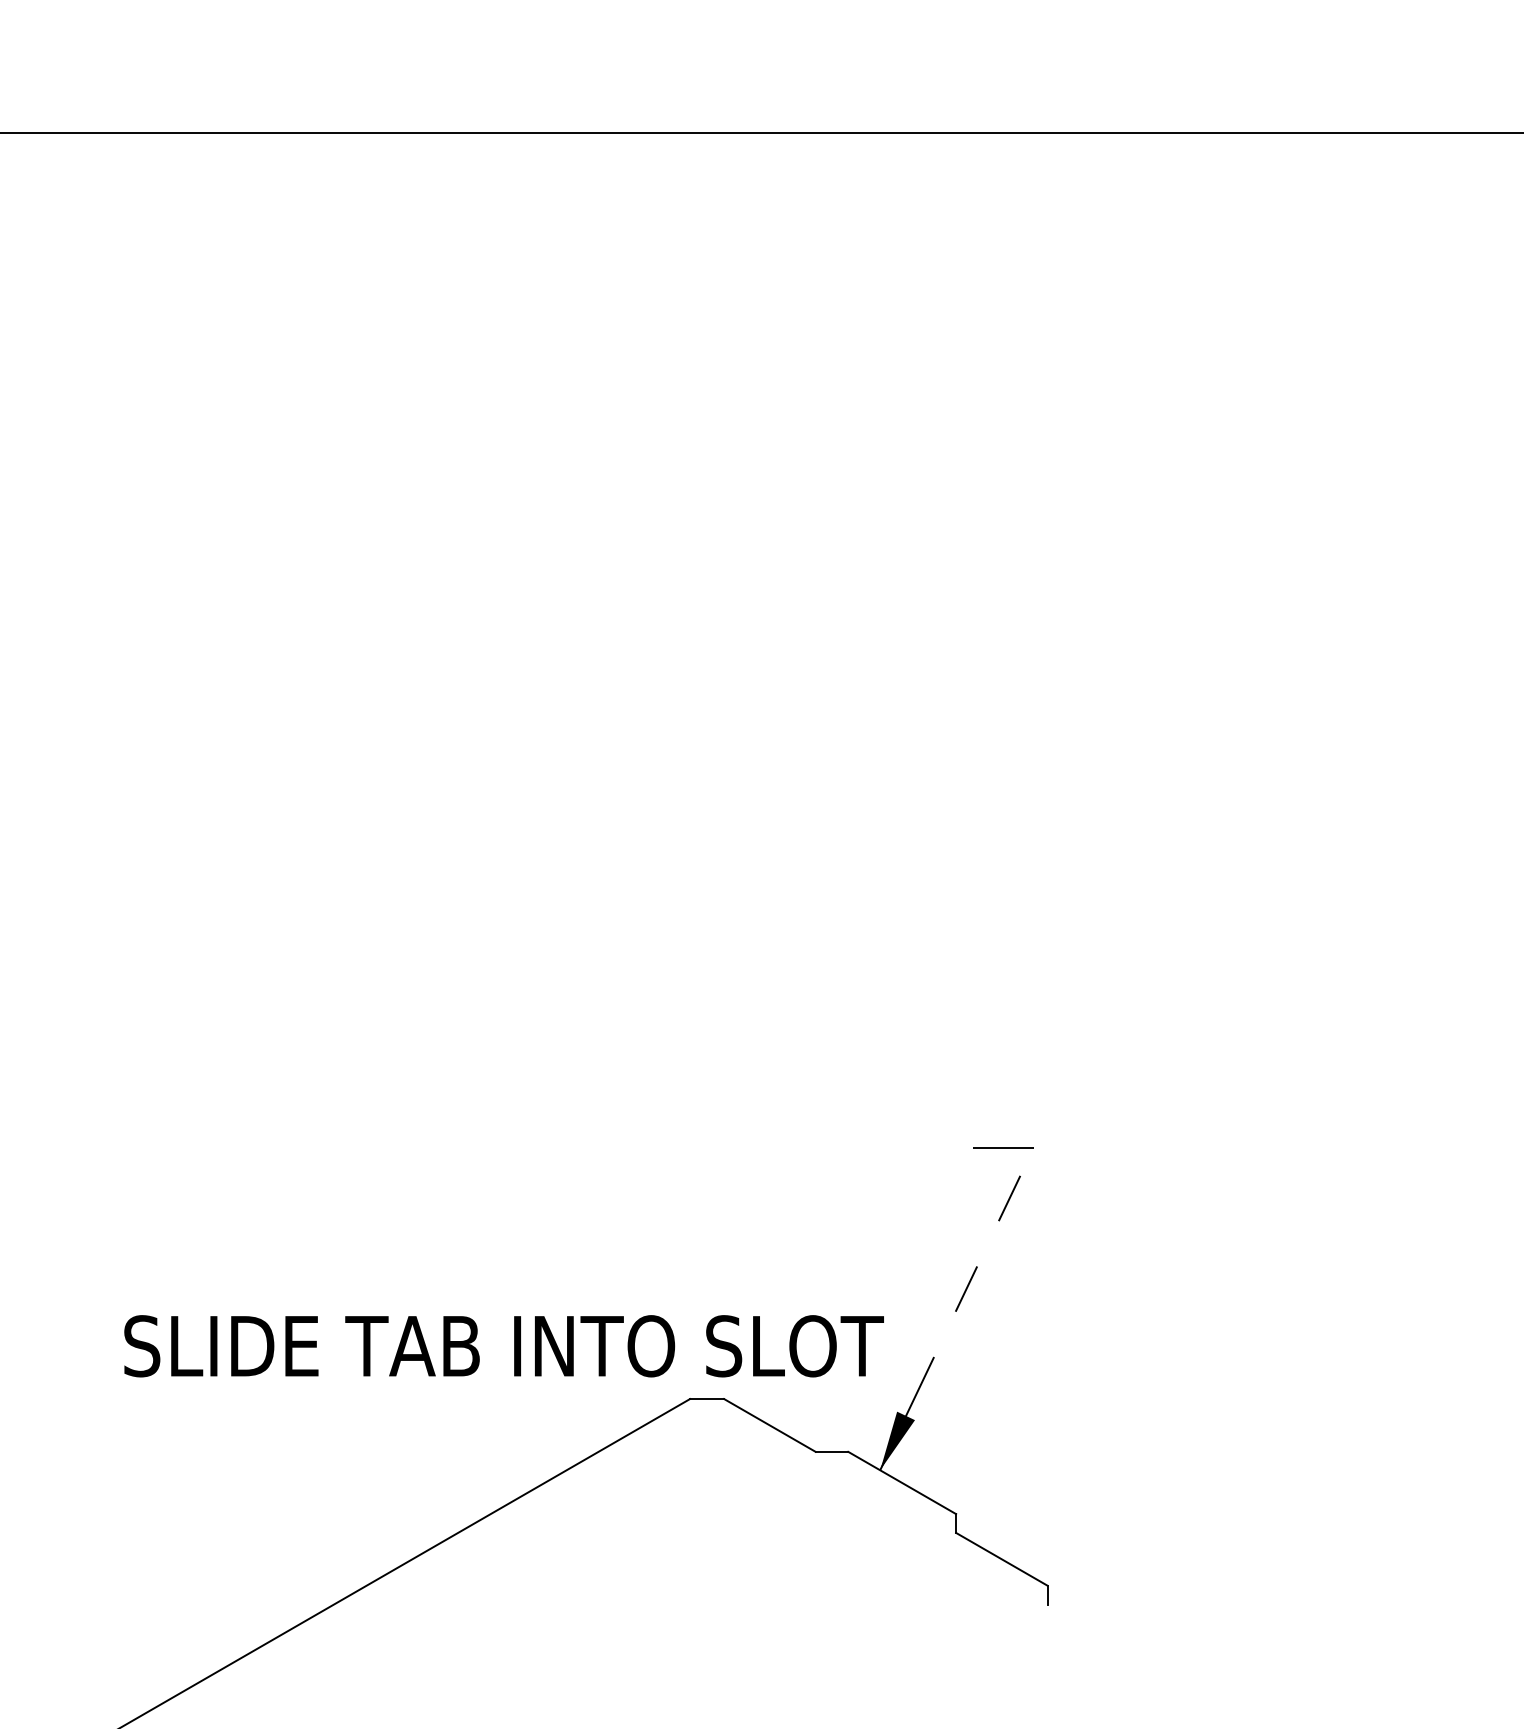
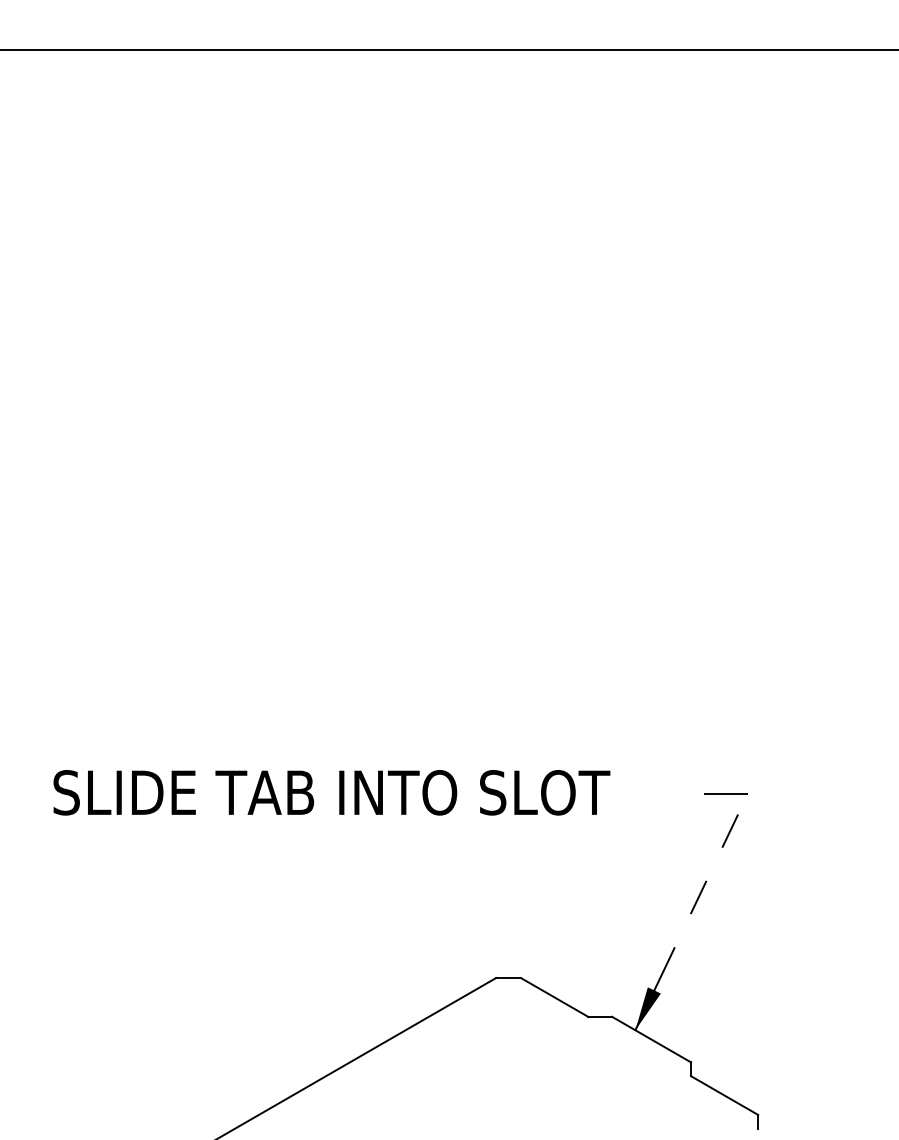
text: (503, 1346) -> (331, 792), moved

